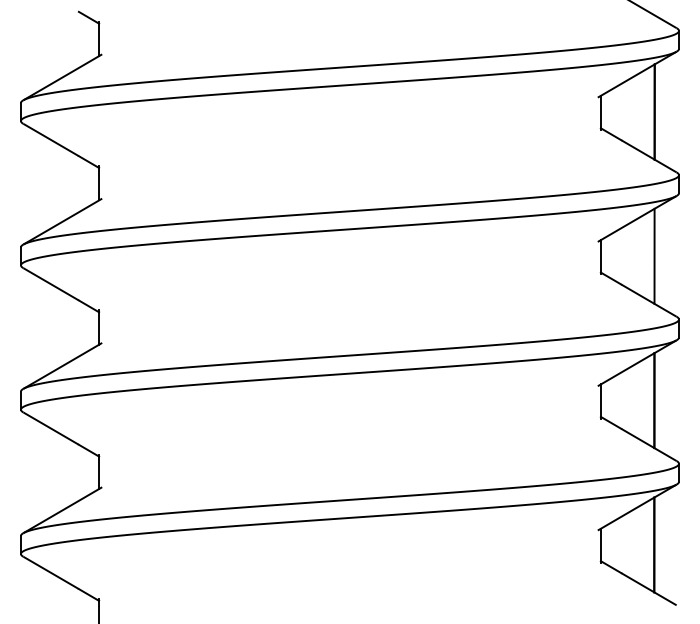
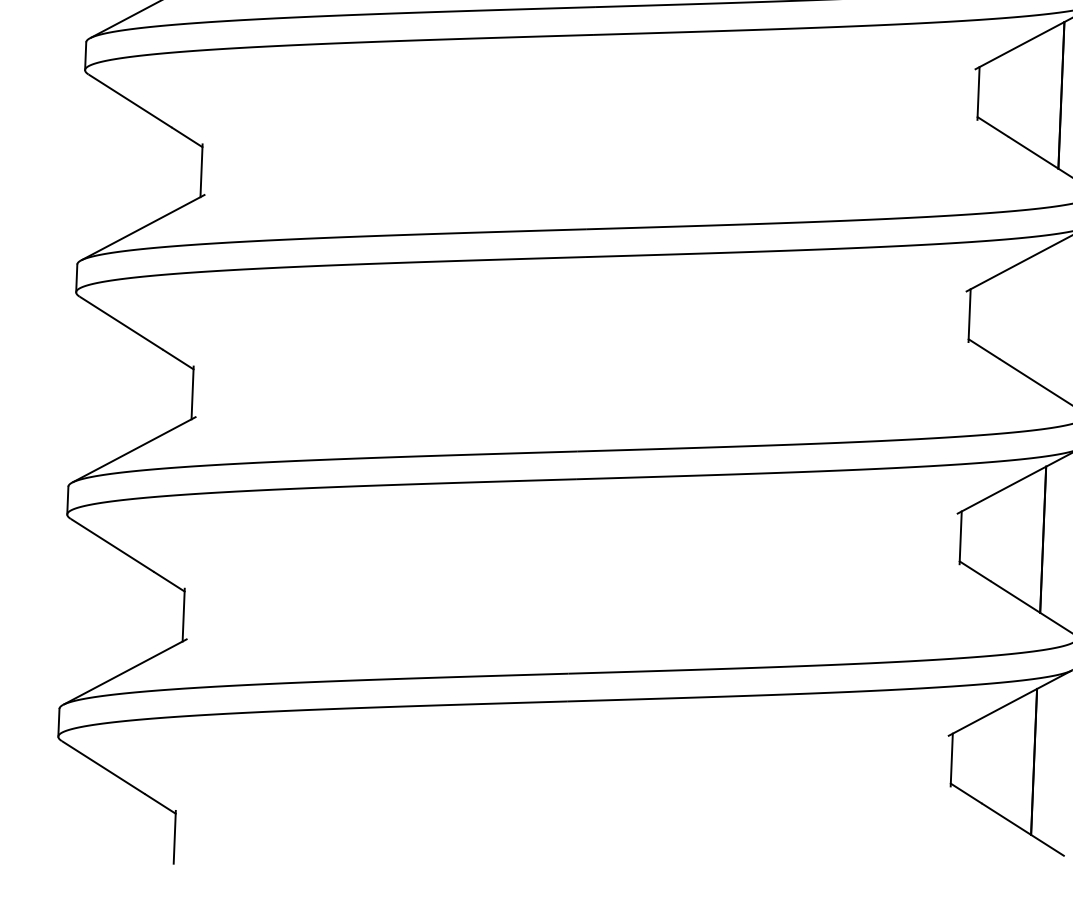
line: (654, 255) -> (1052, 316), removed

